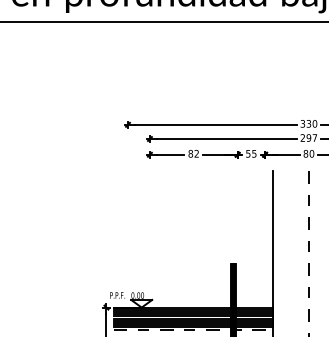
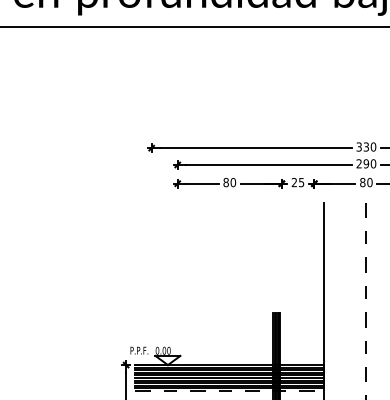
text: (314, 137) -> (373, 163), 297 -> 290
text: (196, 153) -> (233, 182), 82 -> 80
text: (247, 153) -> (293, 182), 55 -> 25

